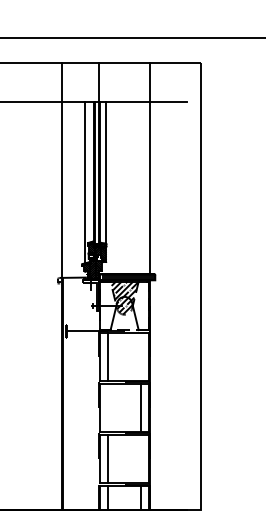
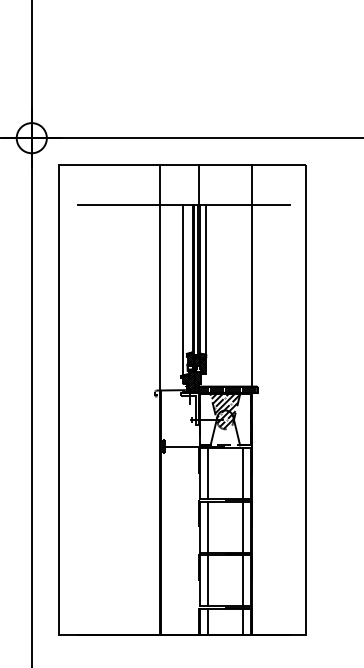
line: (140, 356) -> (242, 473), added
line: (107, 407) -> (207, 526), added
line: (140, 458) -> (242, 580), added

